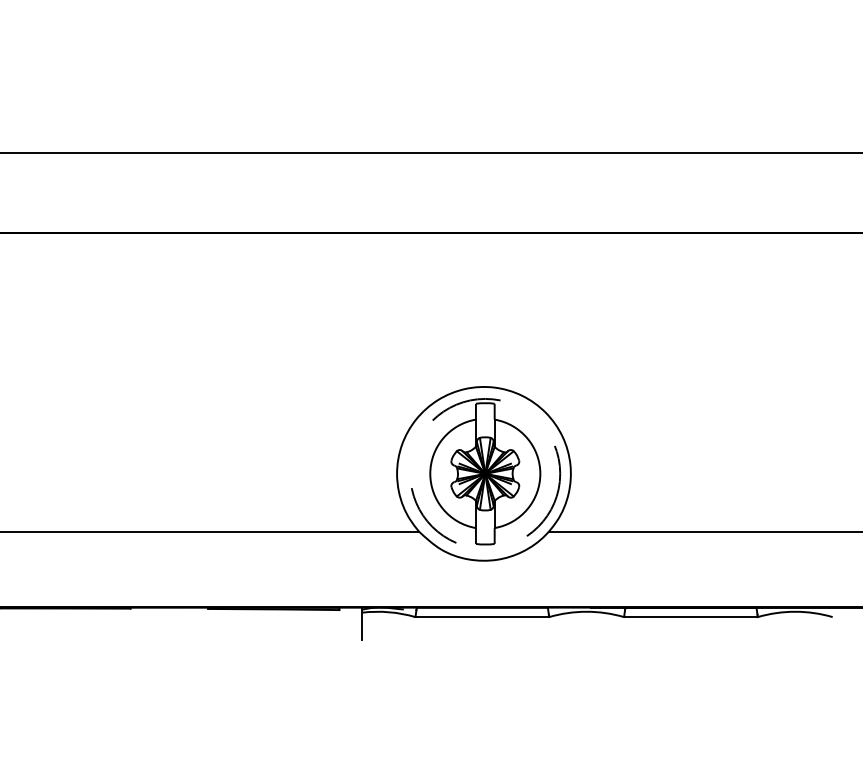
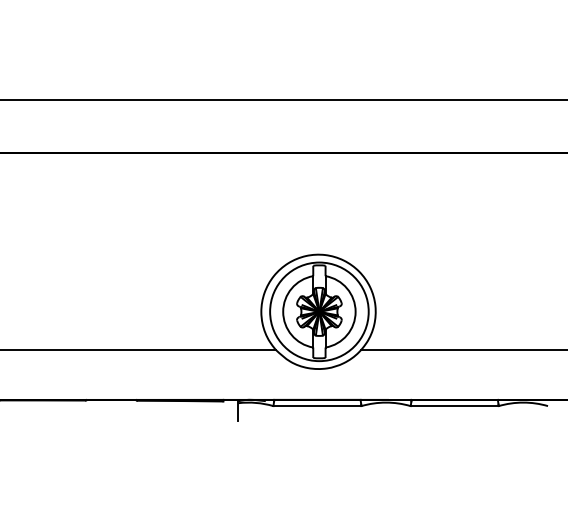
circle: (485, 473) -> (319, 311), dashed -> solid

